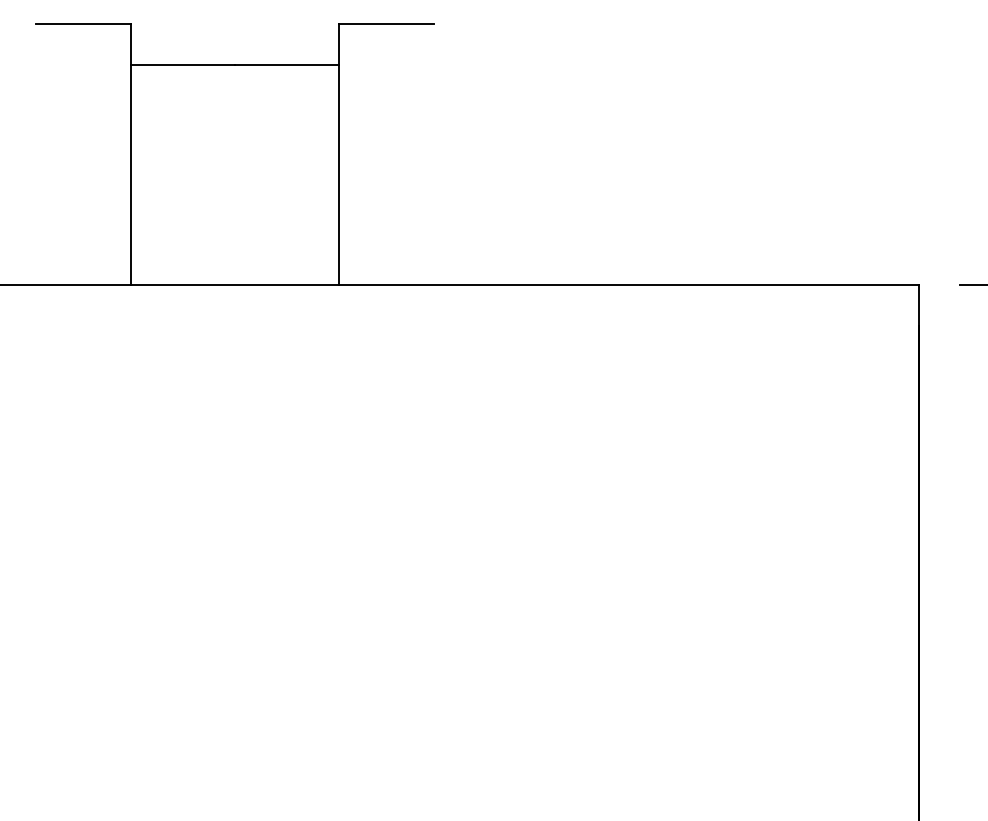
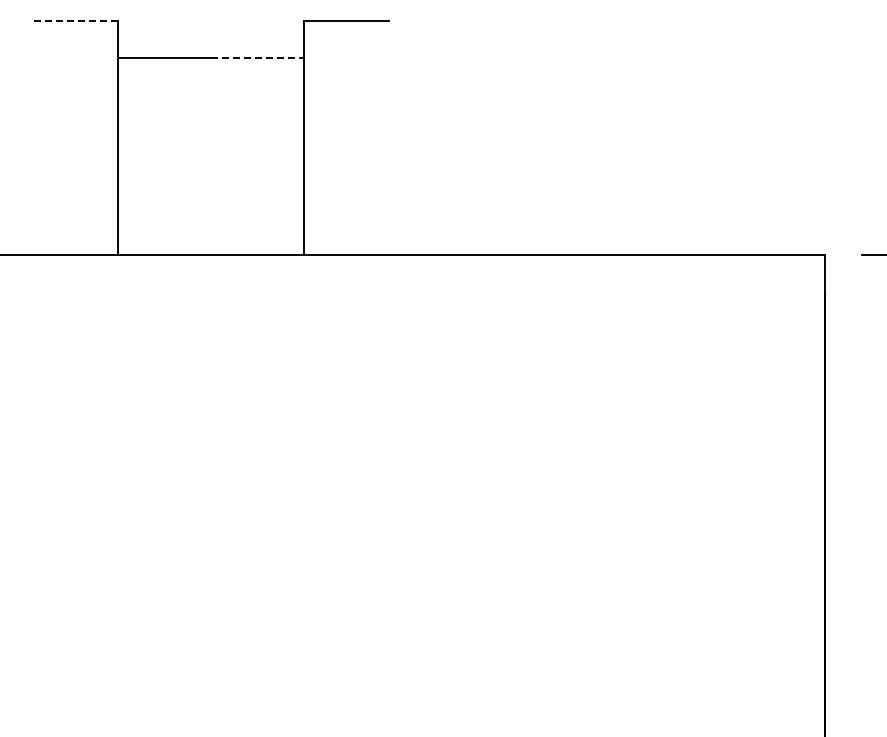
line: (84, 23) -> (75, 21), solid -> dashed
line: (286, 65) -> (257, 58), solid -> dashed

